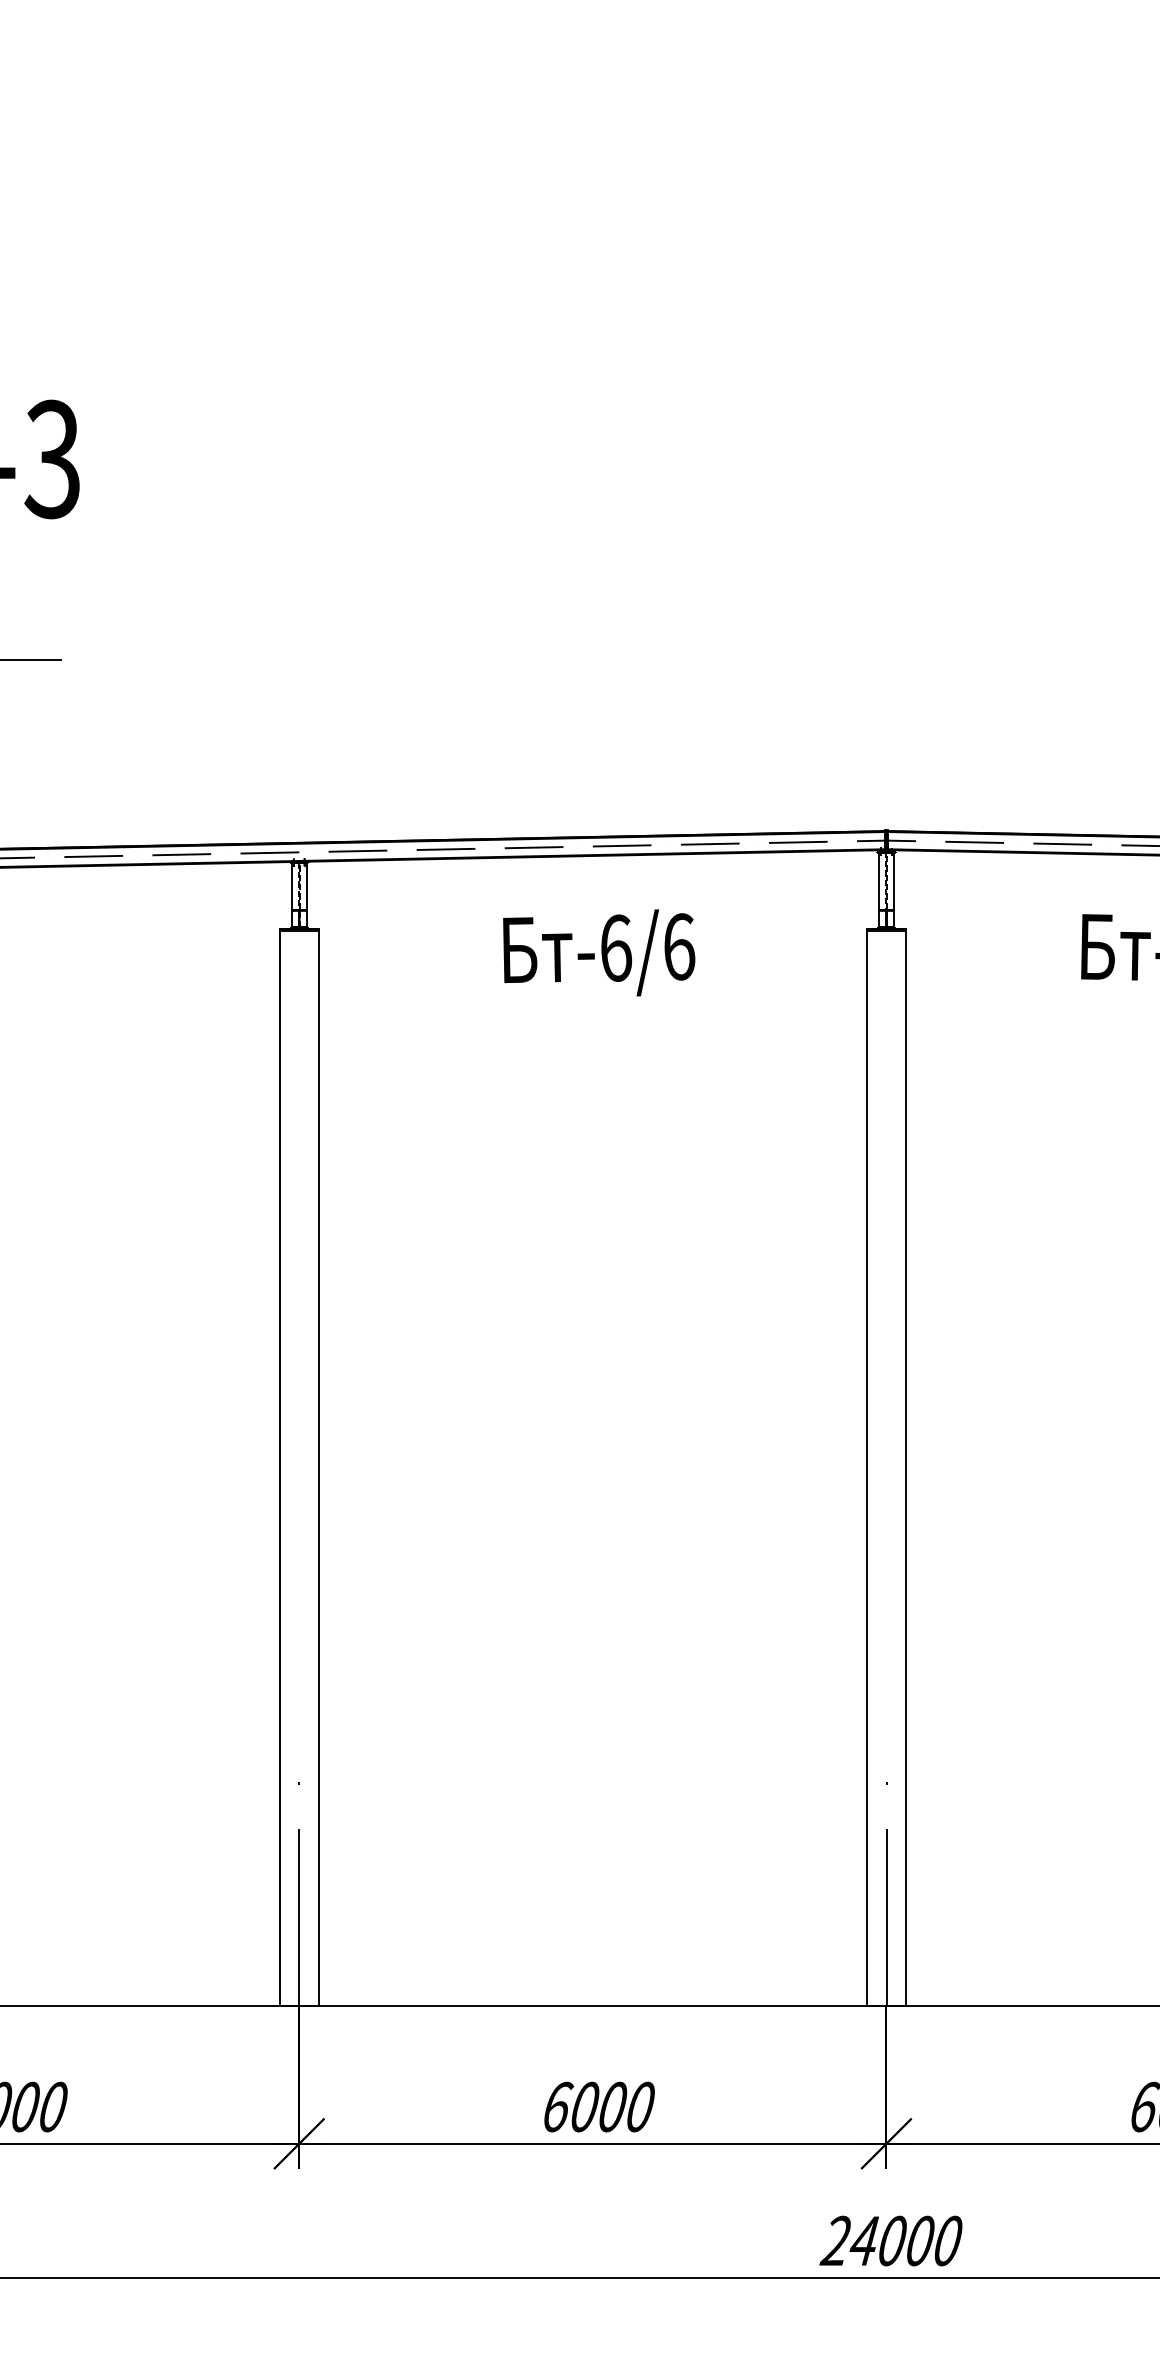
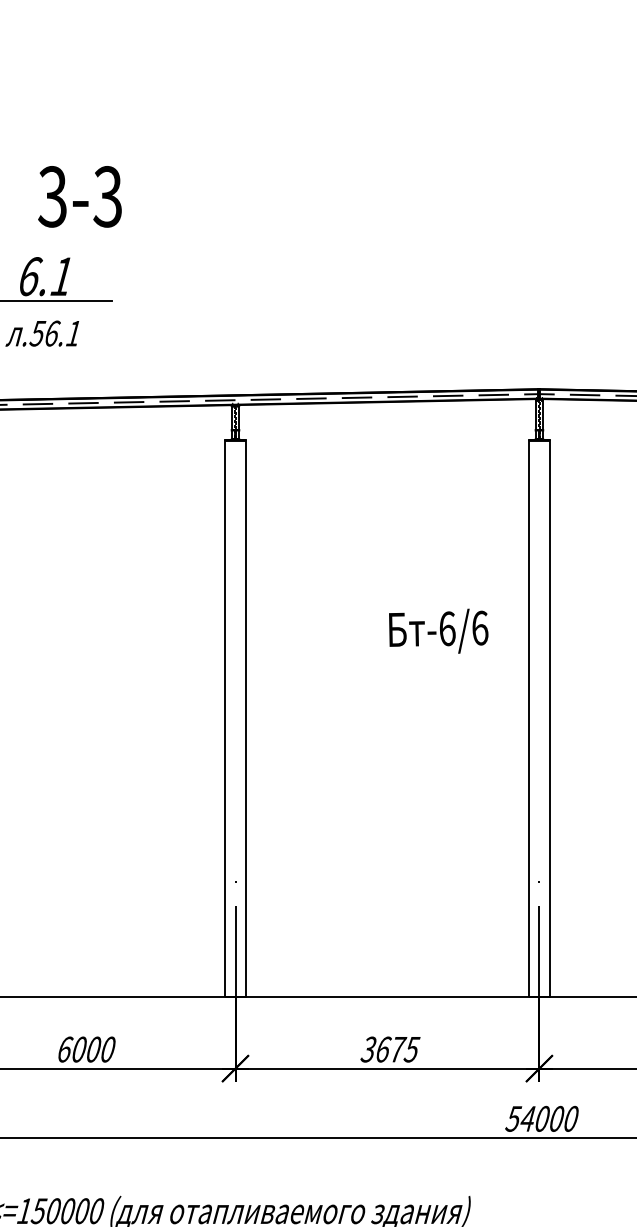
text: (598, 951) -> (438, 630), moved
text: (598, 2106) -> (390, 1049), 6000 -> 3675
text: (836, 2240) -> (513, 1118), 24000 -> 54000

